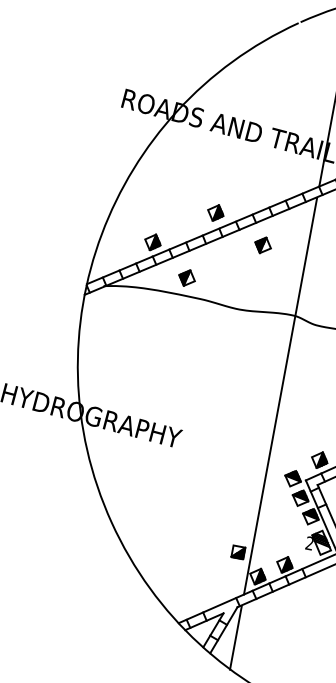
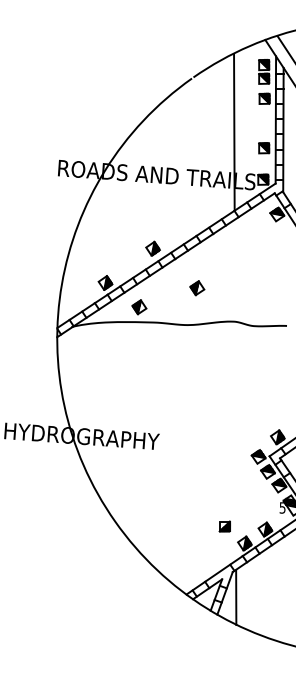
part: (263, 245) -> (197, 288), moved
line: (280, 396) -> (235, 390), removed
text: (309, 542) -> (282, 507), 2 -> 5

